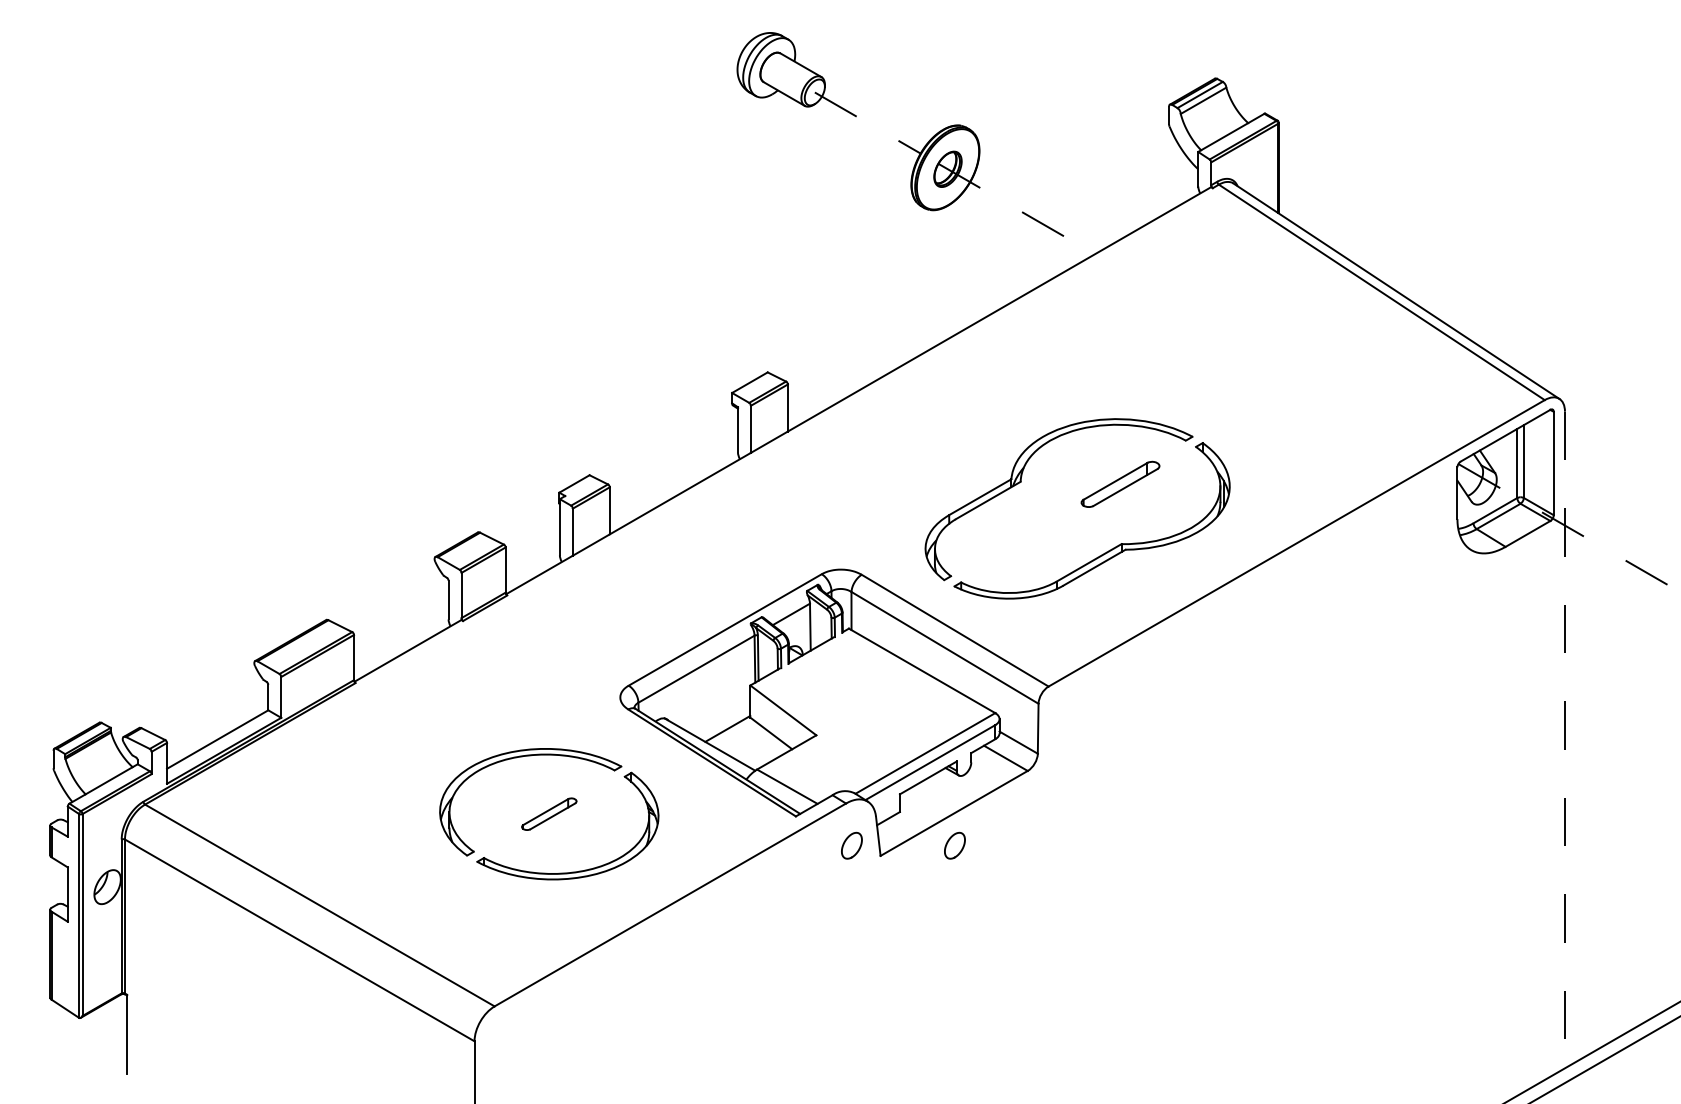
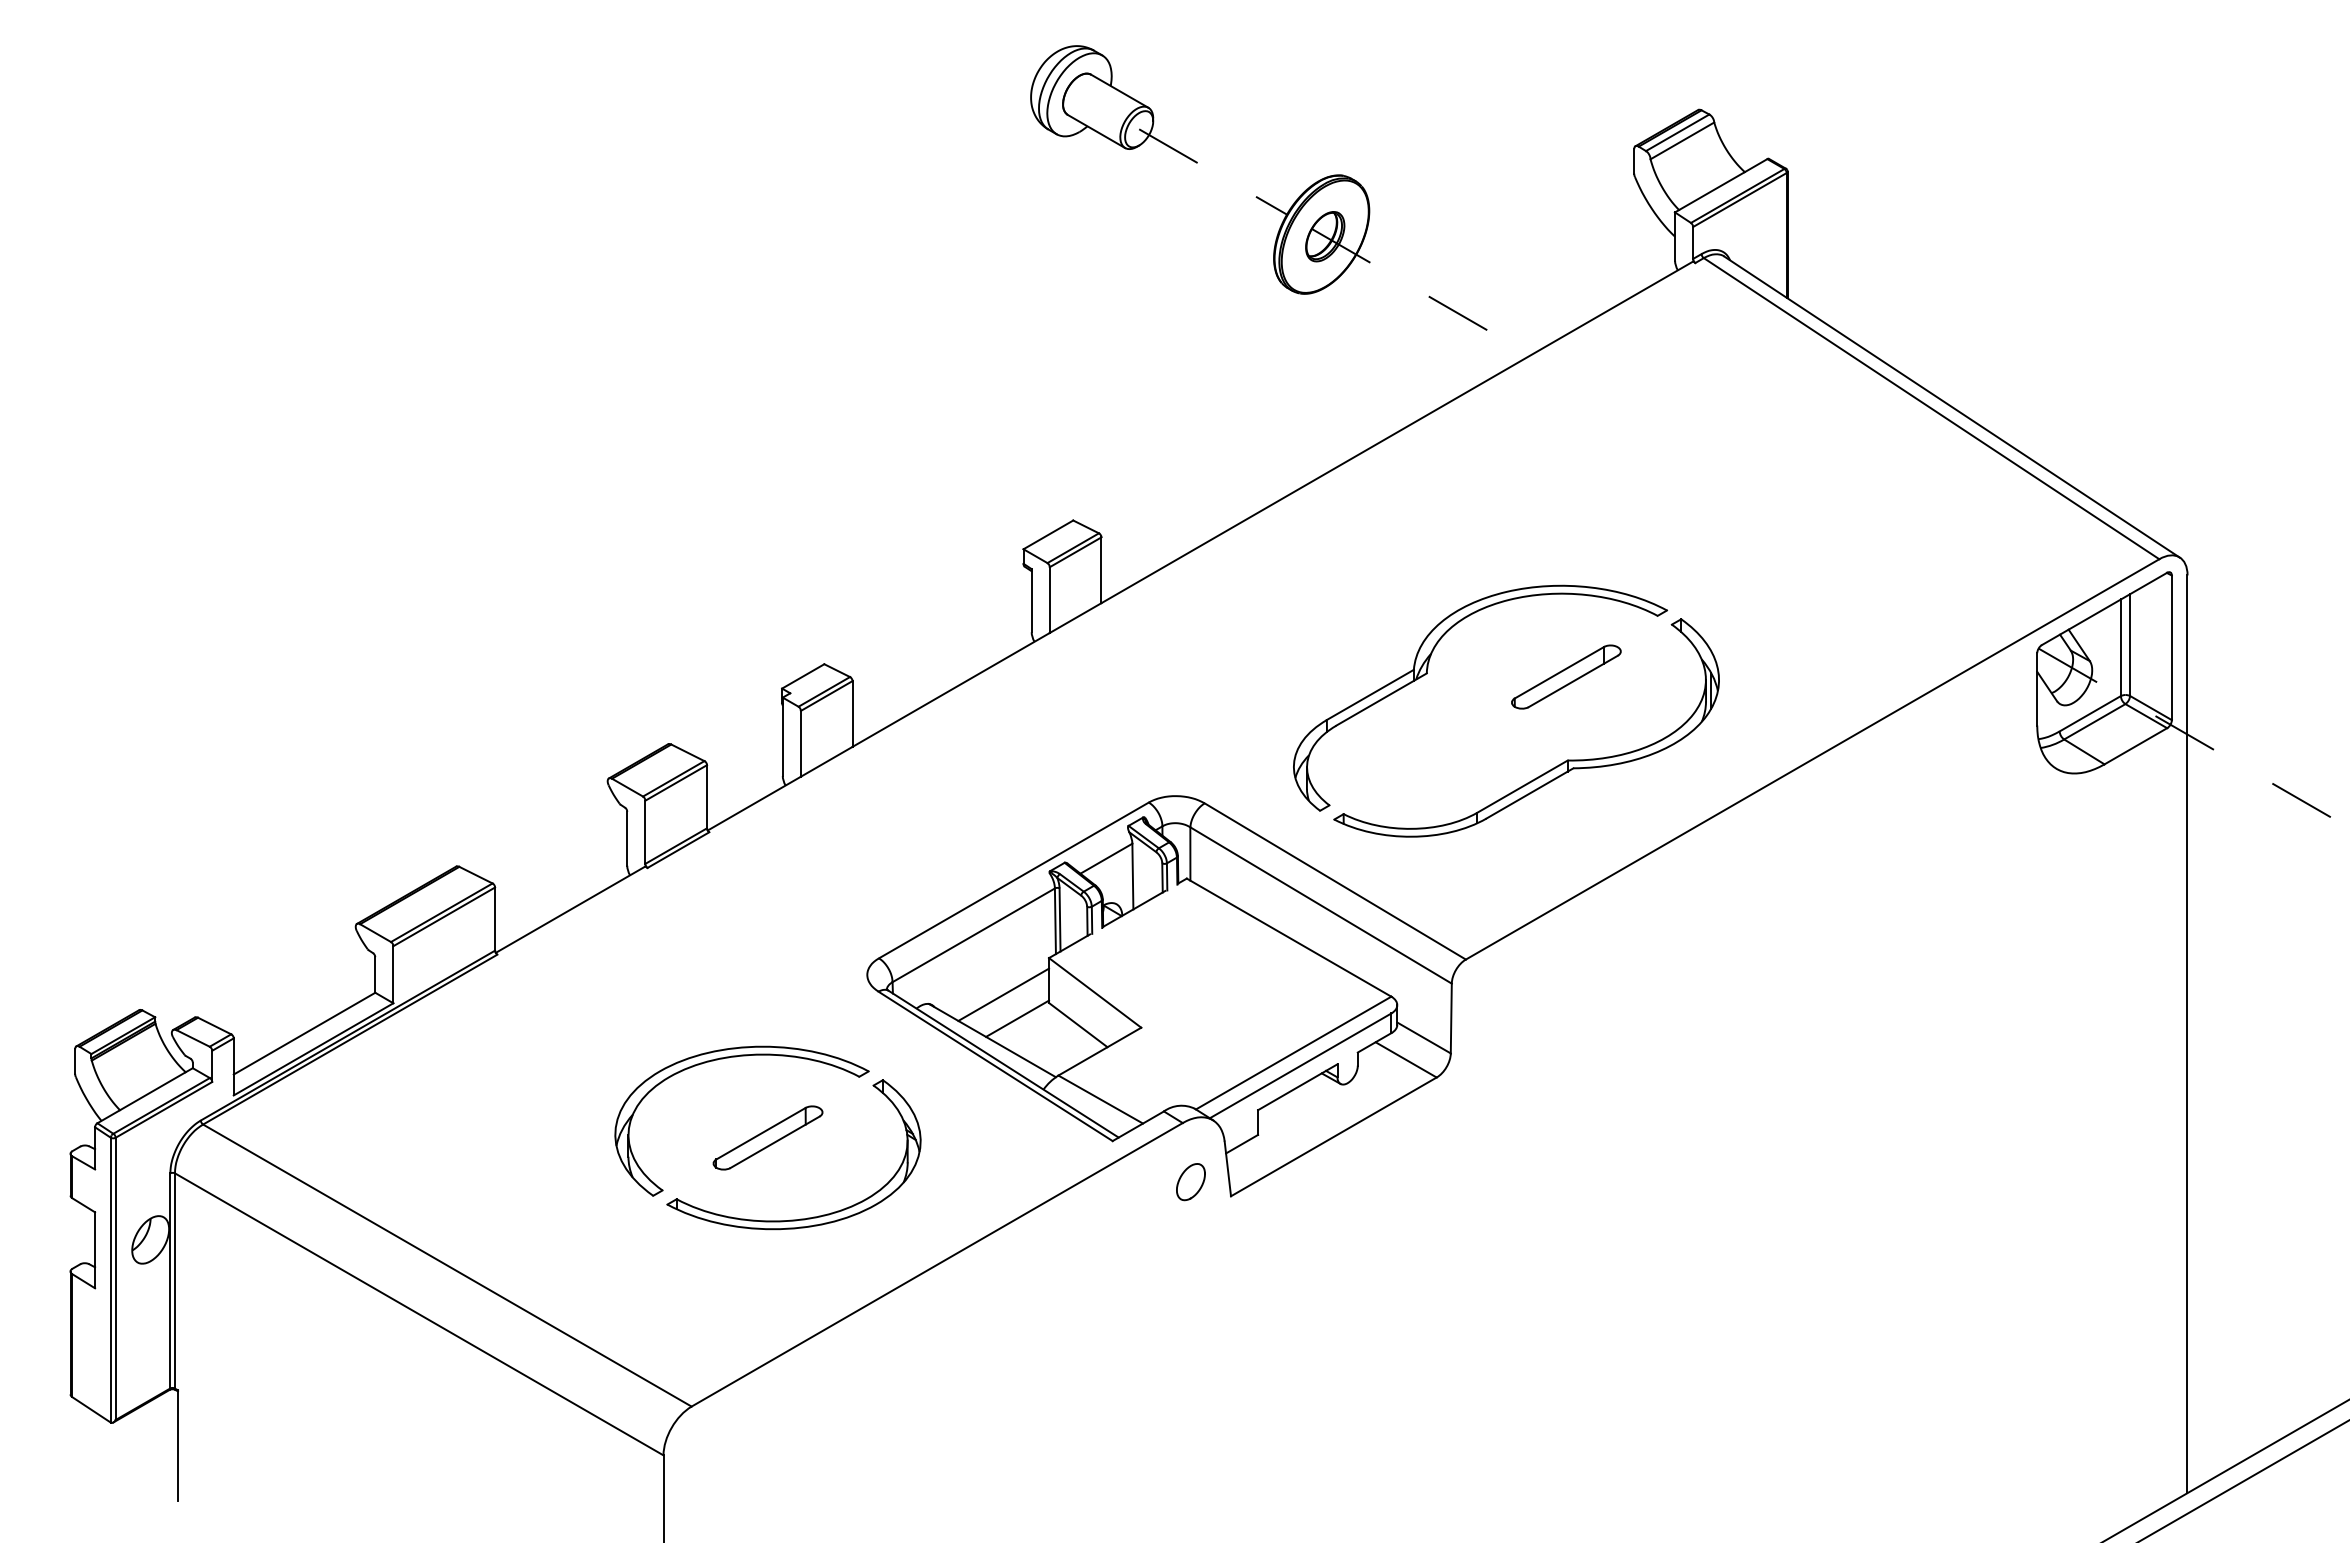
line: (717, 711) -> (1003, 994), added
line: (1564, 740) -> (2187, 1034), dashed -> solid
part: (548, 813) -> (767, 1137), size x1.43
part: (954, 846) -> (1334, 1182), removed

